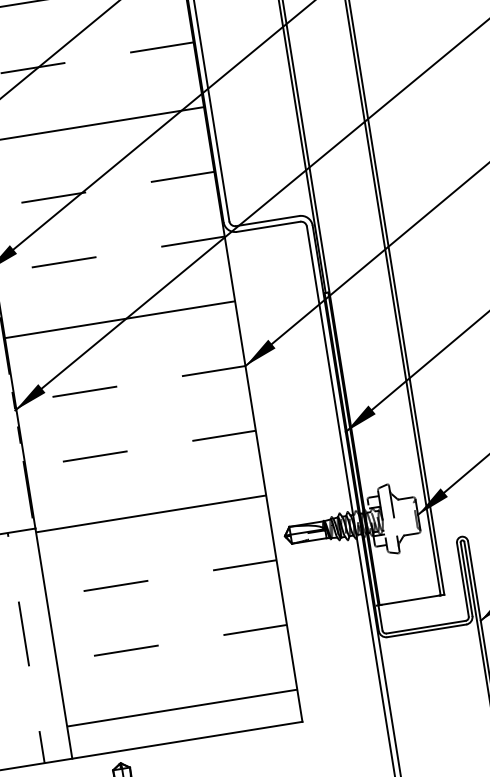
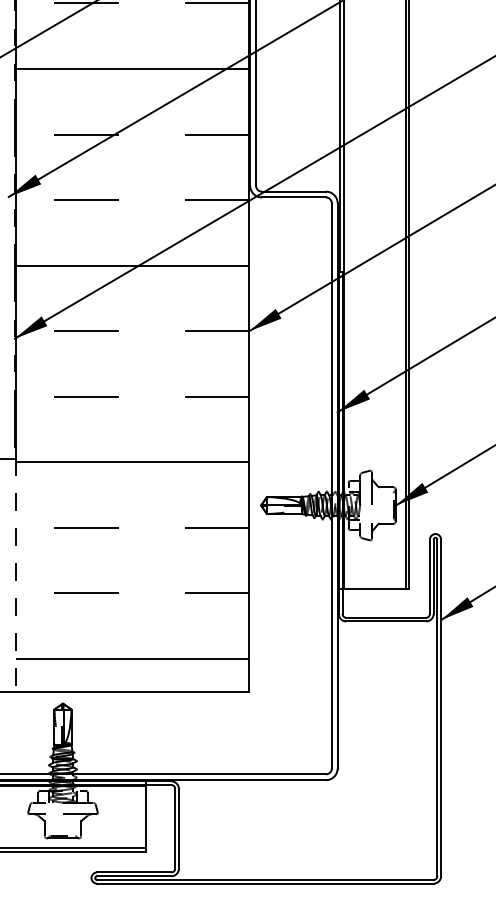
line: (53, 644) -> (15, 575), solid -> dashed

